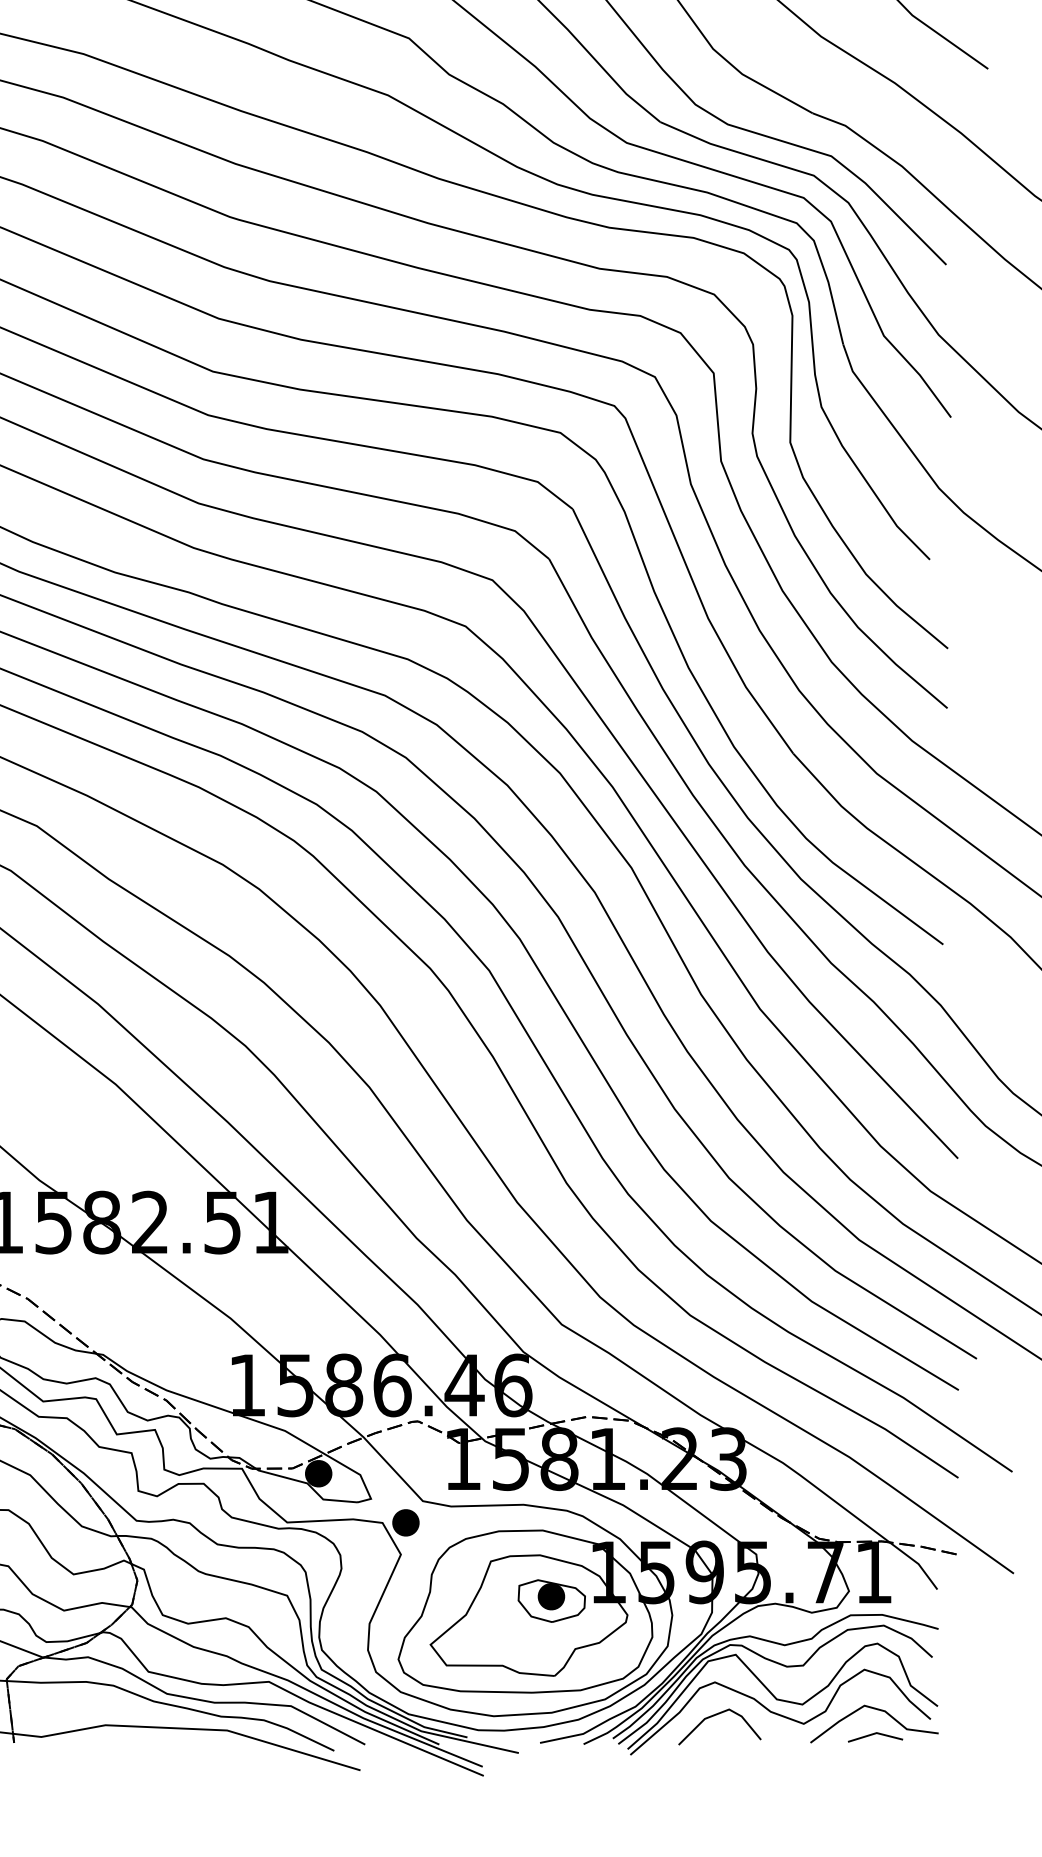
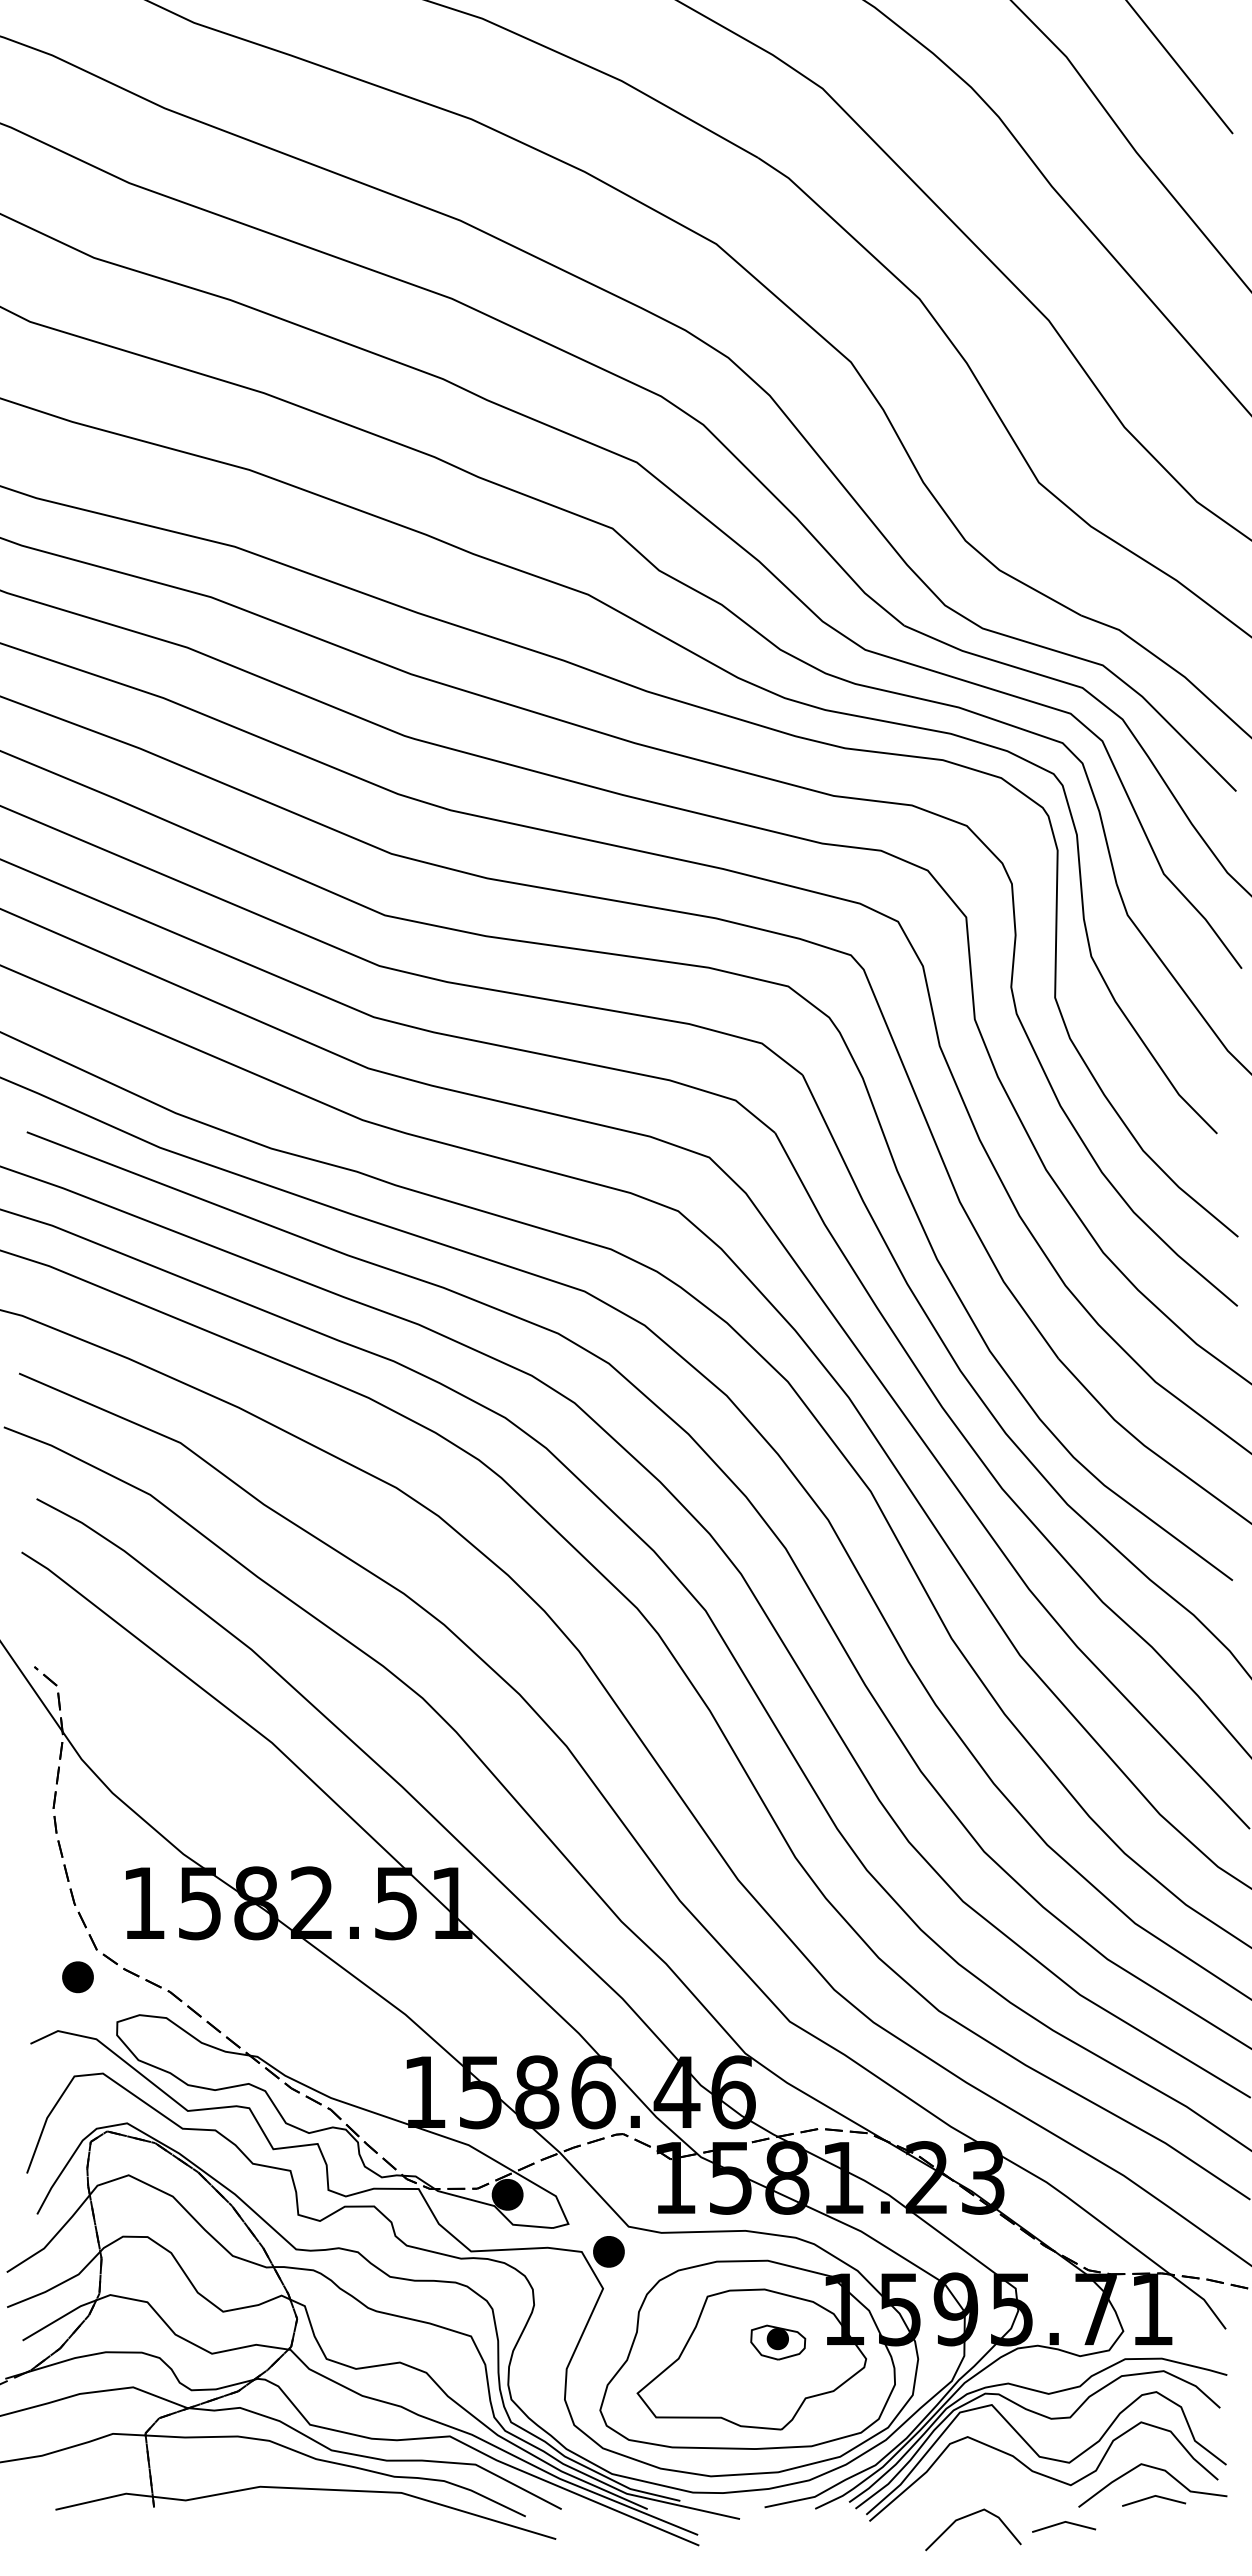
part: (551, 1600) -> (777, 2342), size x0.7
line: (716, 1715) -> (969, 2516), moved
line: (798, 1756) -> (1064, 2523), added

